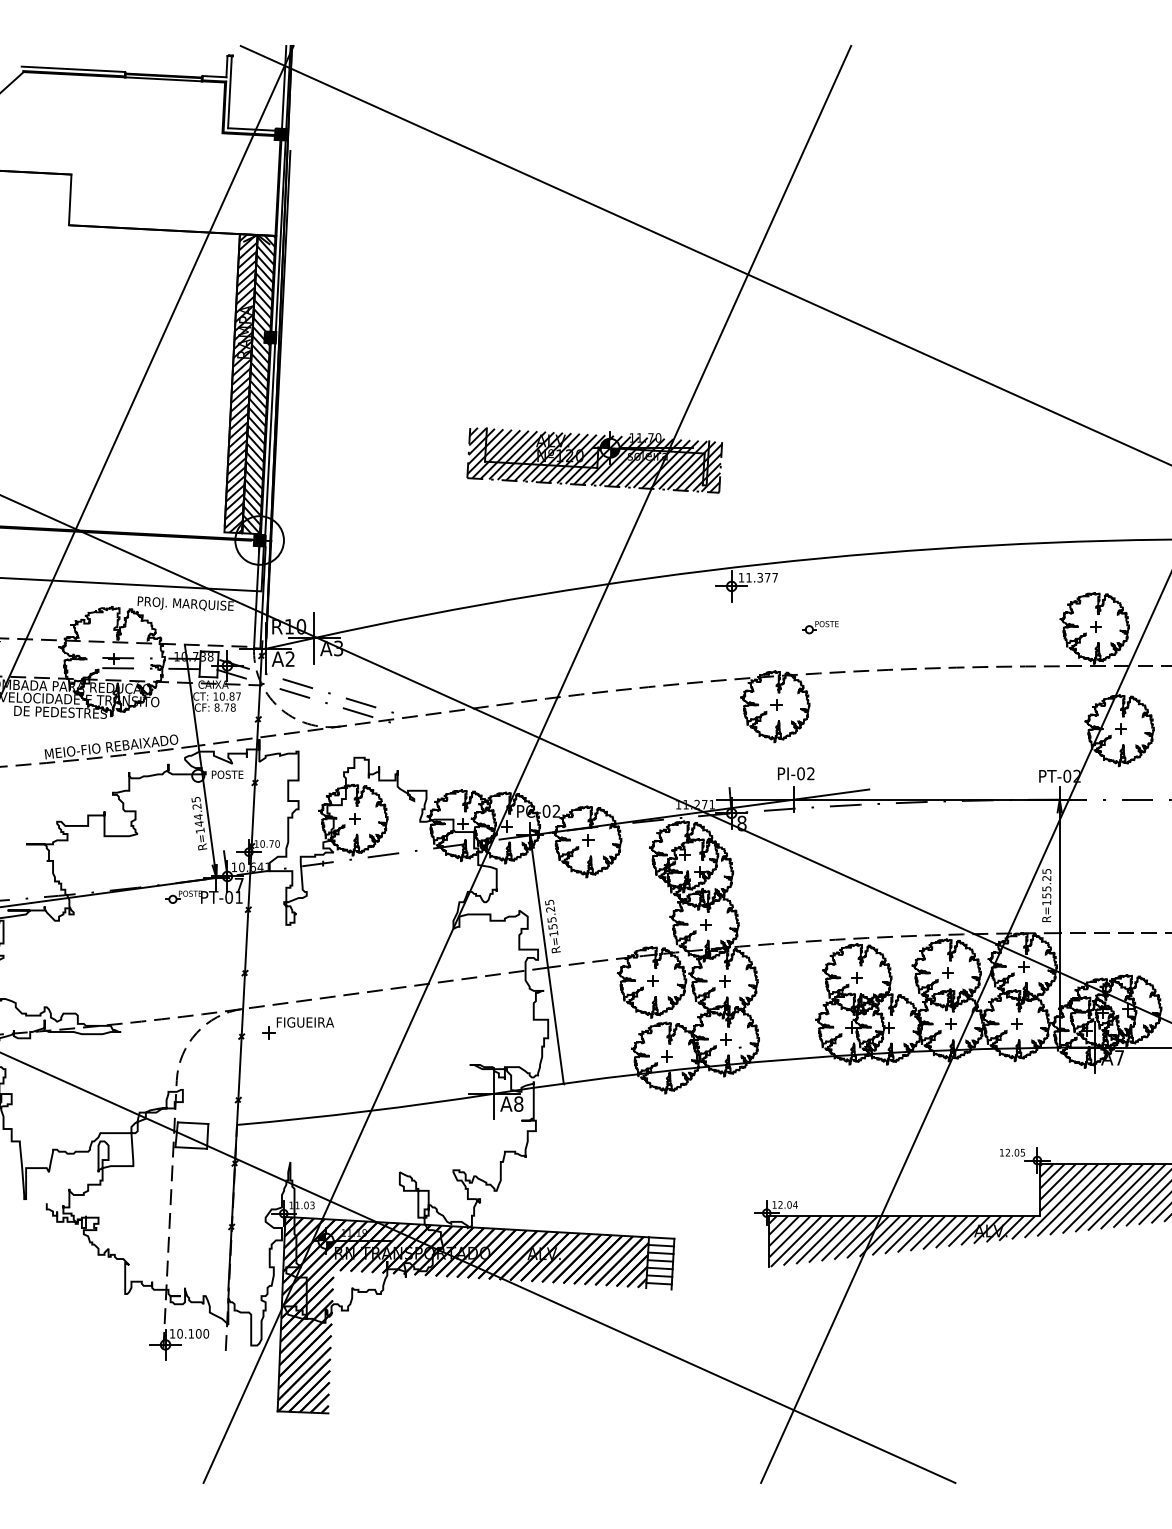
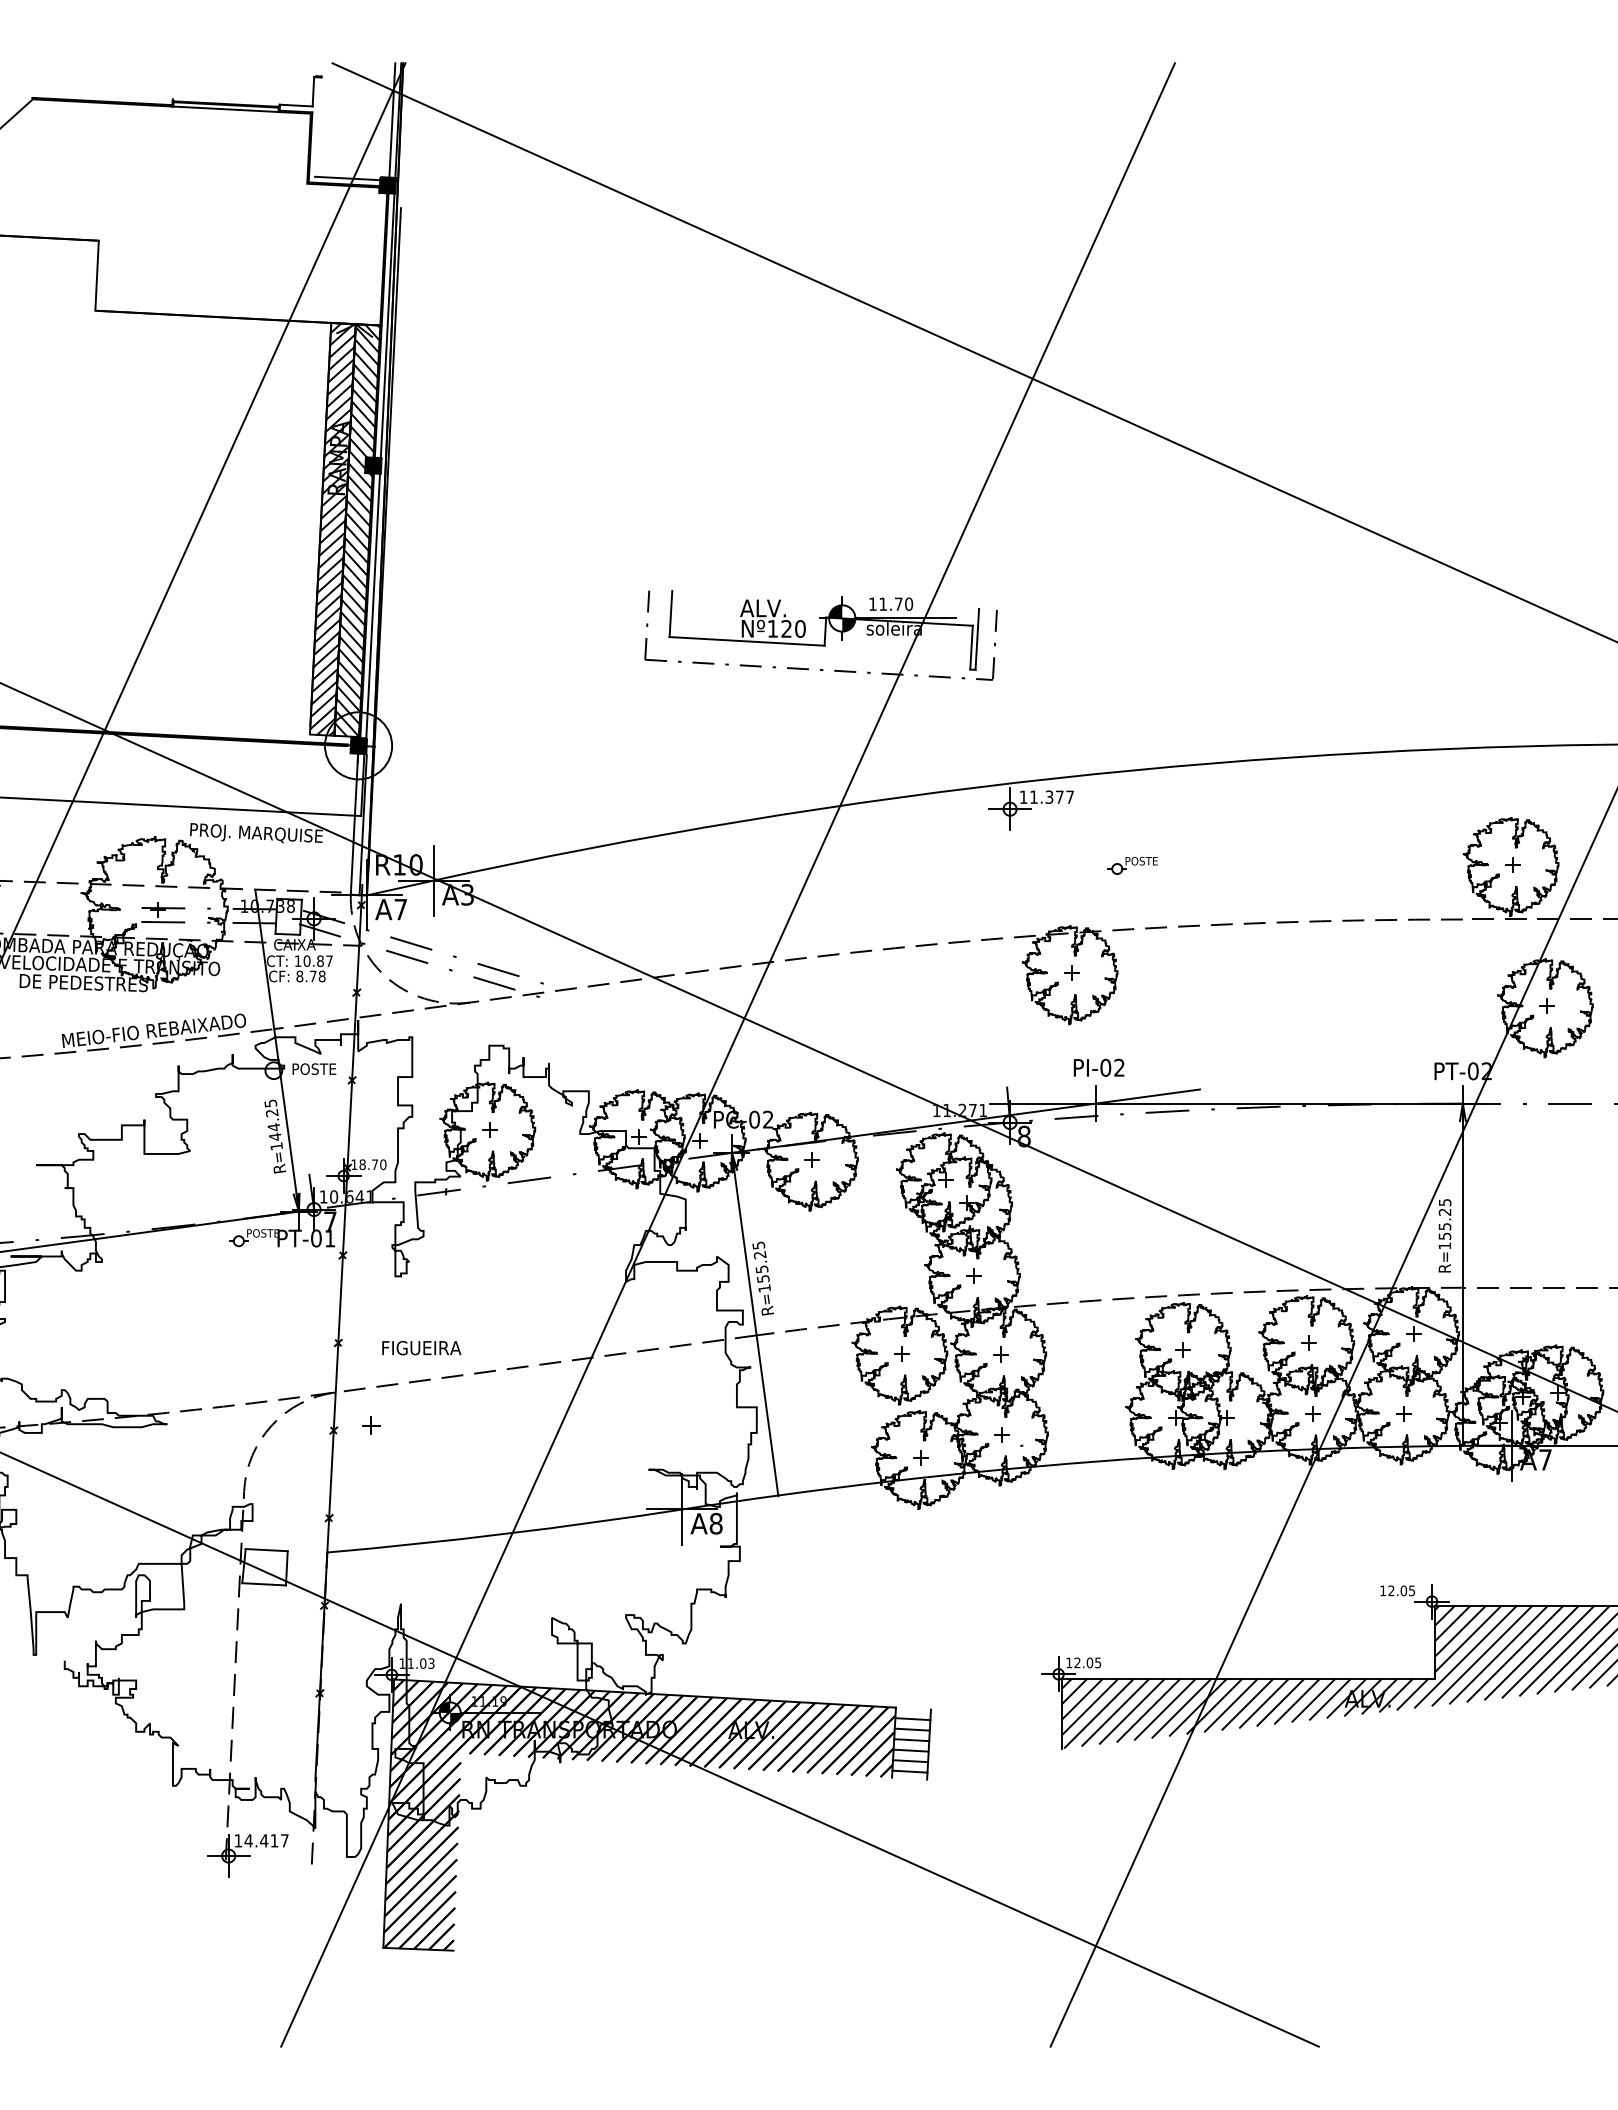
line: (73, 69) -> (101, 95), removed
line: (229, 91) -> (317, 126), removed
hatch: (594, 459) -> (820, 634), removed
text: (290, 659) -> (400, 909), A2 -> A7
text: (262, 843) -> (362, 1164), 10.70 -> 18.70
text: (305, 1022) -> (421, 1348), moved
text: (795, 1204) -> (1097, 1662), 12.04 -> 12.05
line: (660, 1237) -> (912, 1708), removed
text: (192, 1333) -> (266, 1840), 10.100 -> 14.417

